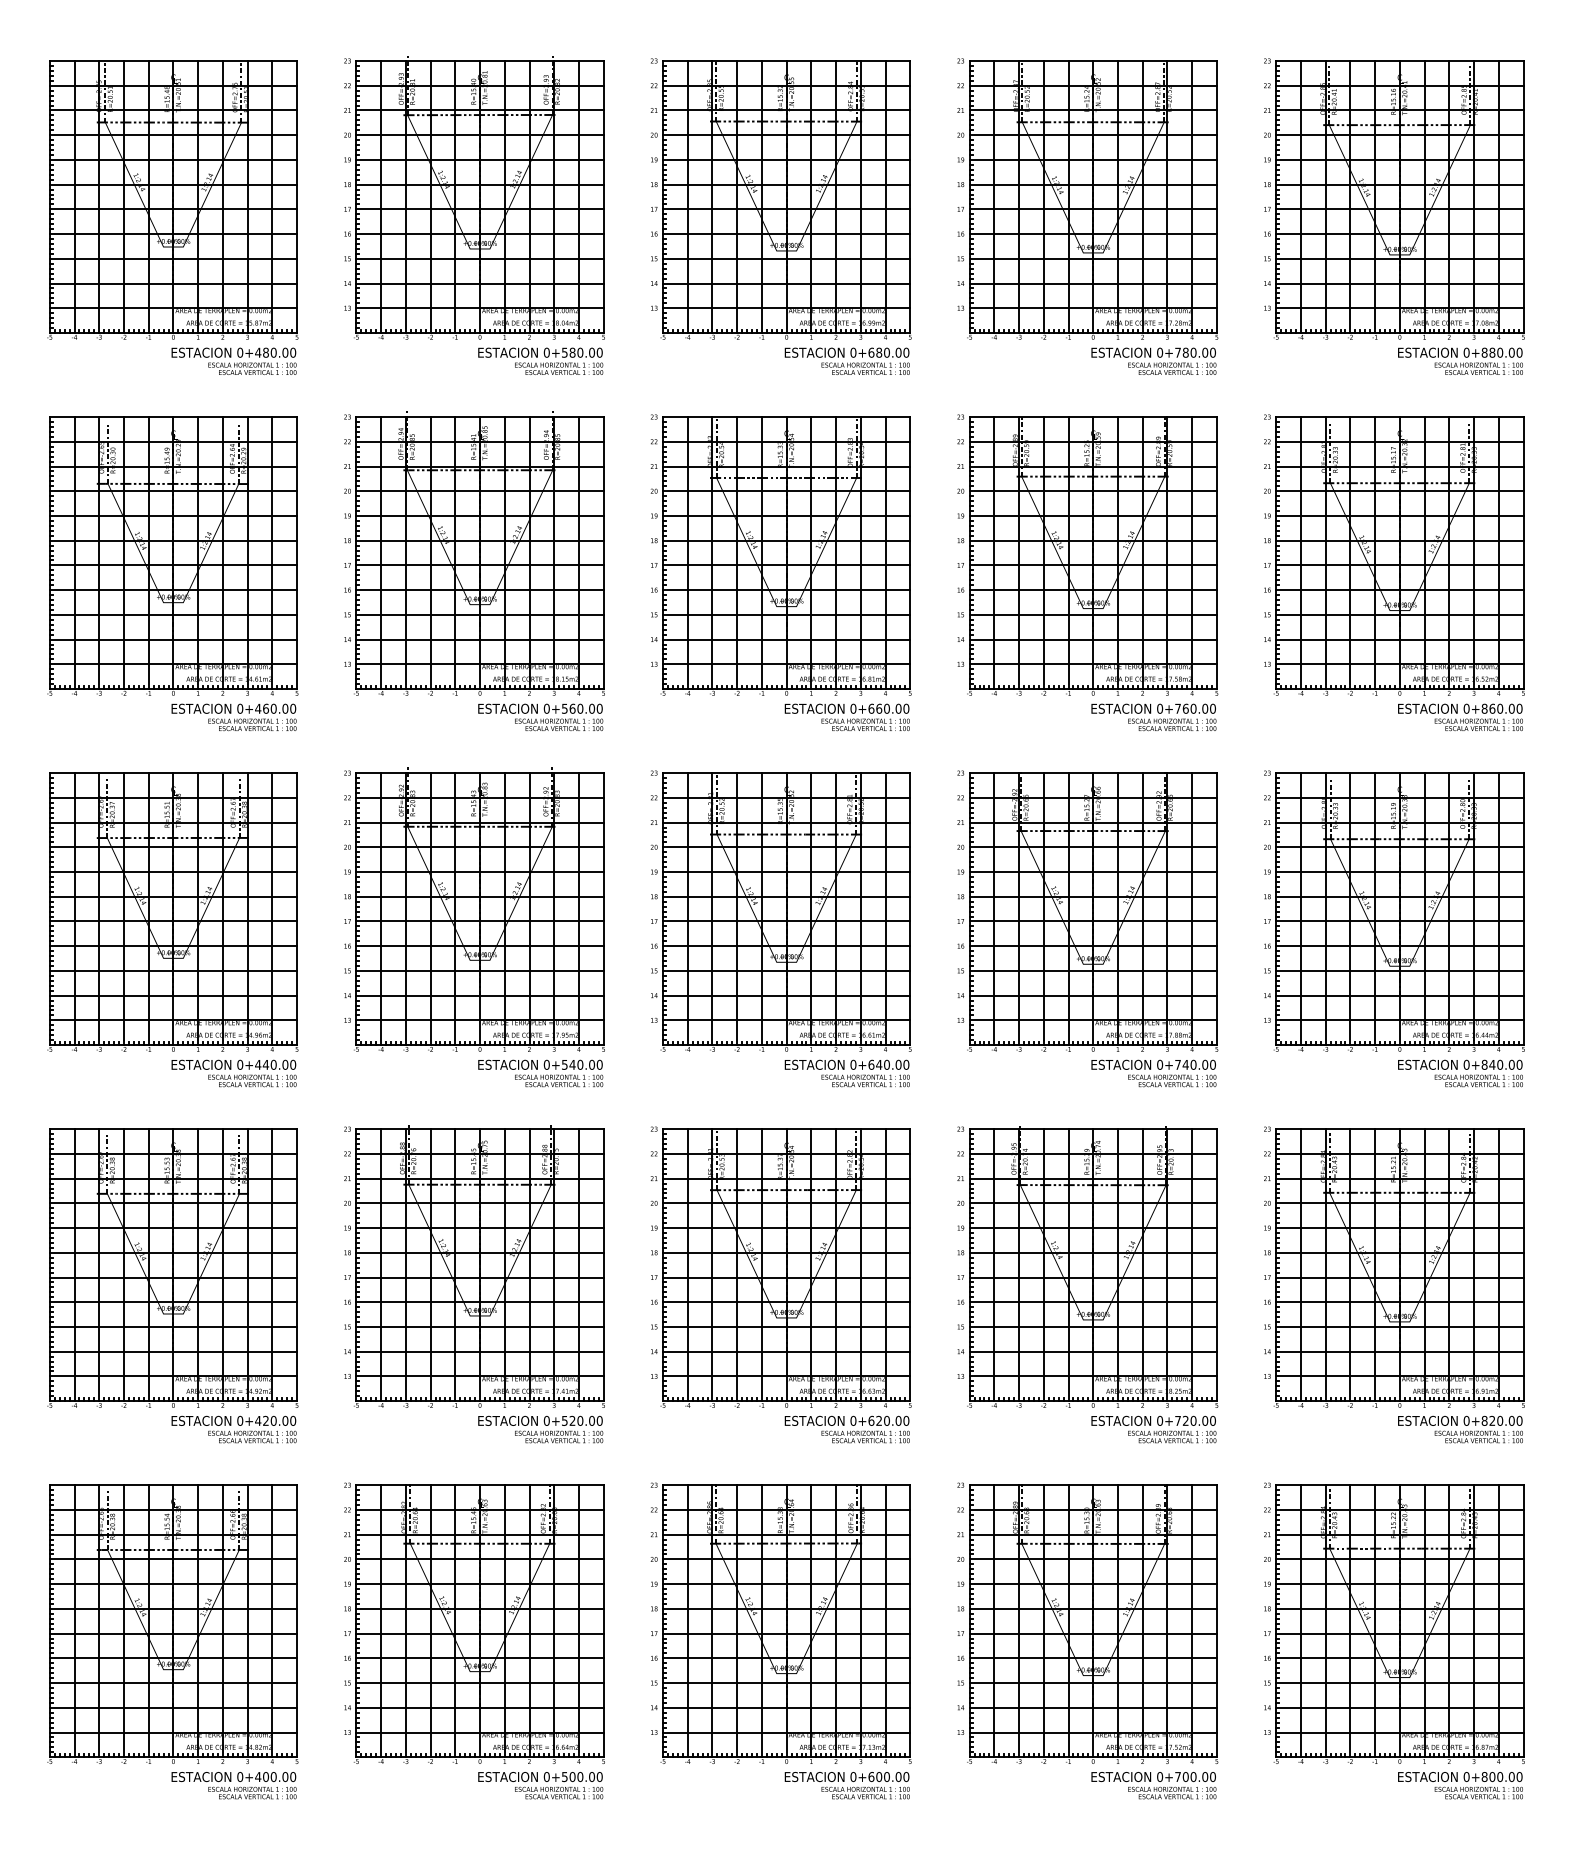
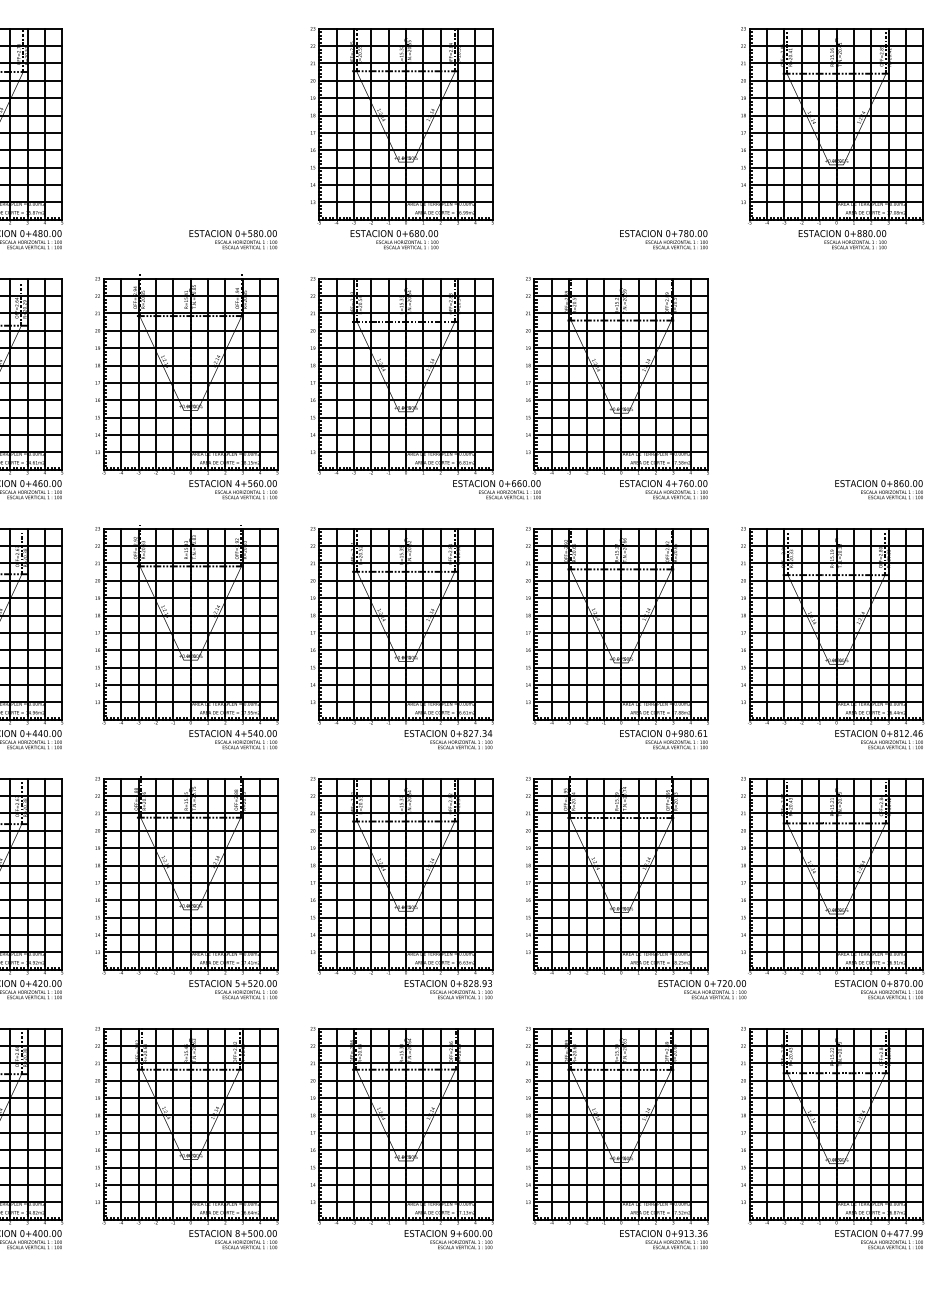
part: (474, 197) -> (186, 124), removed
part: (1087, 198) -> (617, 125), removed
text: (846, 360) -> (393, 239), moved
text: (1460, 360) -> (842, 239), moved
part: (1394, 554) -> (832, 375), removed
text: (546, 708) -> (237, 483), 0+560.00 -> 4+560.00
text: (1159, 708) -> (667, 483), 0+760.00 -> 4+760.00
text: (846, 717) -> (496, 489), moved
text: (546, 1064) -> (237, 733), 0+540.00 -> 4+540.00
text: (888, 1064) -> (477, 733), 0+640.00 -> 0+827.34
text: (1195, 1064) -> (693, 733), 0+740.00 -> 0+980.61
text: (1505, 1064) -> (910, 733), 0+840.00 -> 0+812.46
text: (546, 1420) -> (237, 983), 0+520.00 -> 5+520.00
text: (888, 1420) -> (477, 983), 0+620.00 -> 0+828.93
text: (1492, 1420) -> (901, 983), 0+820.00 -> 0+870.00
text: (1153, 1429) -> (702, 989), moved
text: (546, 1776) -> (237, 1233), 0+500.00 -> 8+500.00
text: (853, 1777) -> (452, 1233), 0+600.00 -> 9+600.00
text: (1195, 1777) -> (693, 1233), 0+700.00 -> 0+913.36
text: (1501, 1777) -> (907, 1233), 0+800.00 -> 0+477.99

